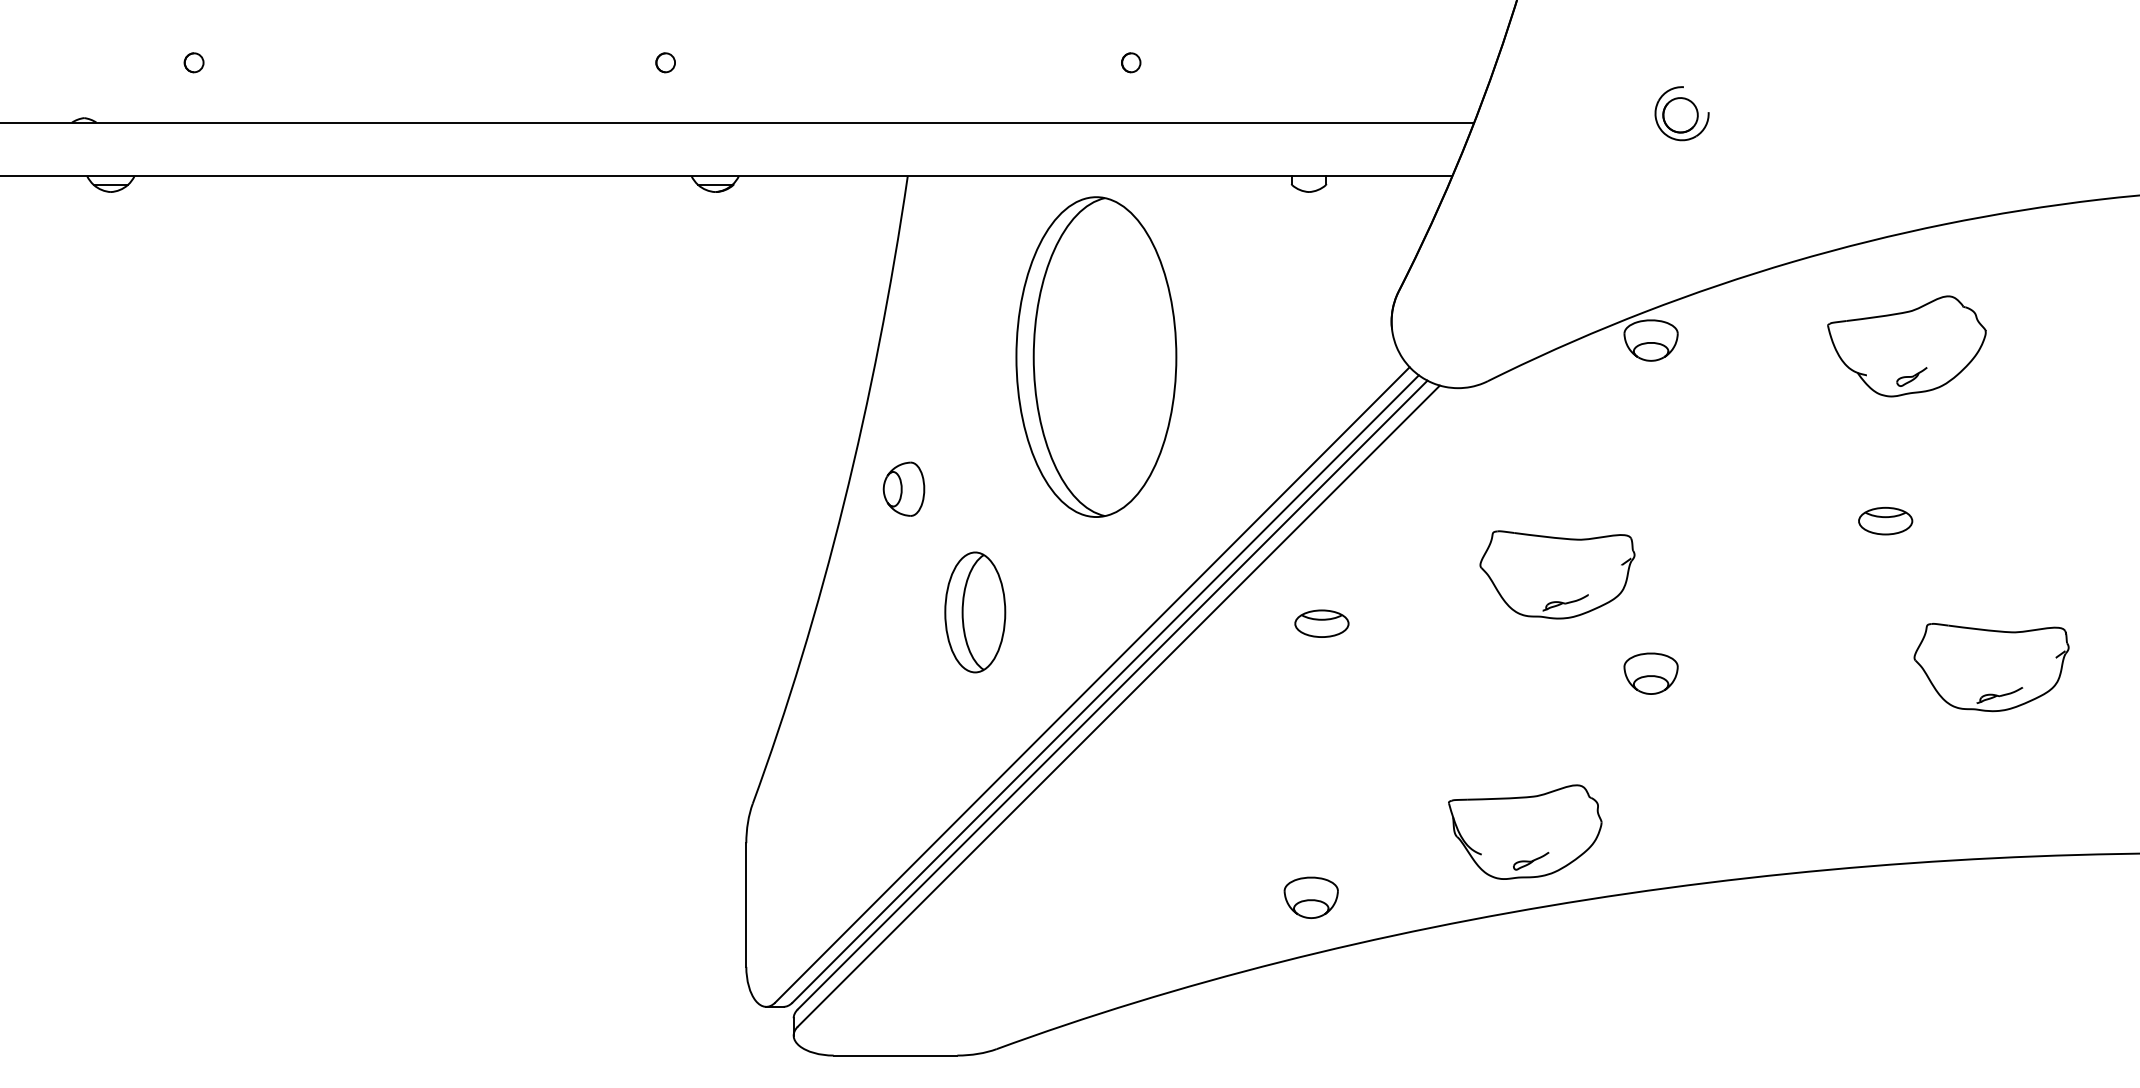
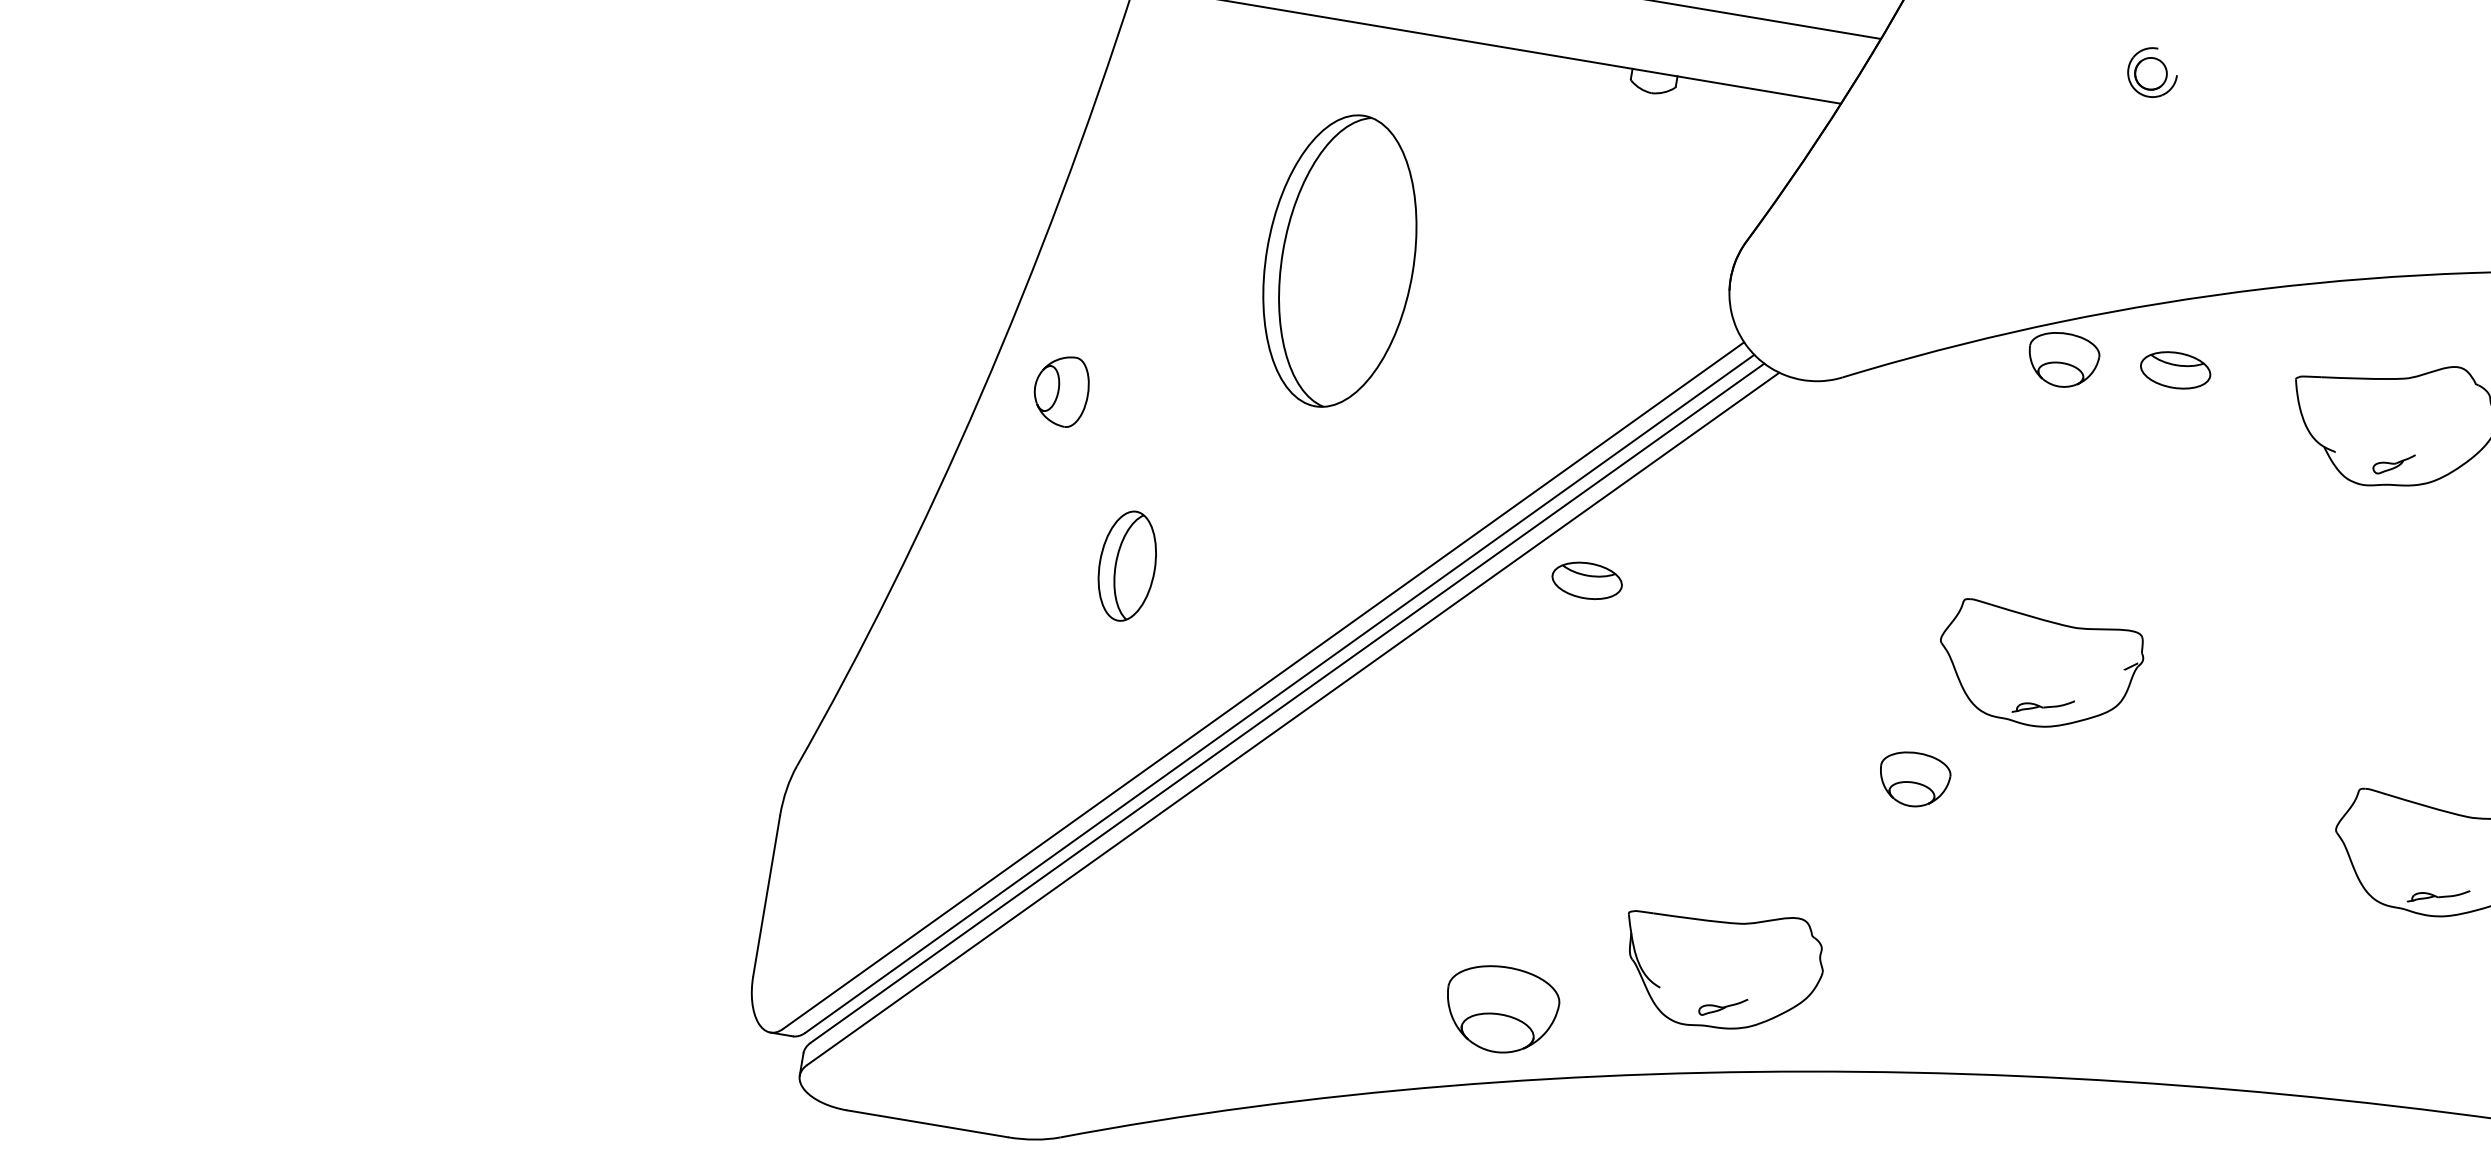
part: (1681, 113) -> (2151, 72), size x0.7
part: (1096, 356) -> (1340, 260), size x0.7
part: (1885, 520) -> (2175, 369), moved
part: (1557, 574) -> (2038, 668), moved
part: (975, 612) -> (1127, 566), size x0.7
part: (1321, 623) -> (1586, 580), moved
part: (1650, 673) -> (1913, 779), moved
part: (1525, 831) -> (1722, 967), moved
part: (1310, 897) -> (1500, 1008), size x1.6

